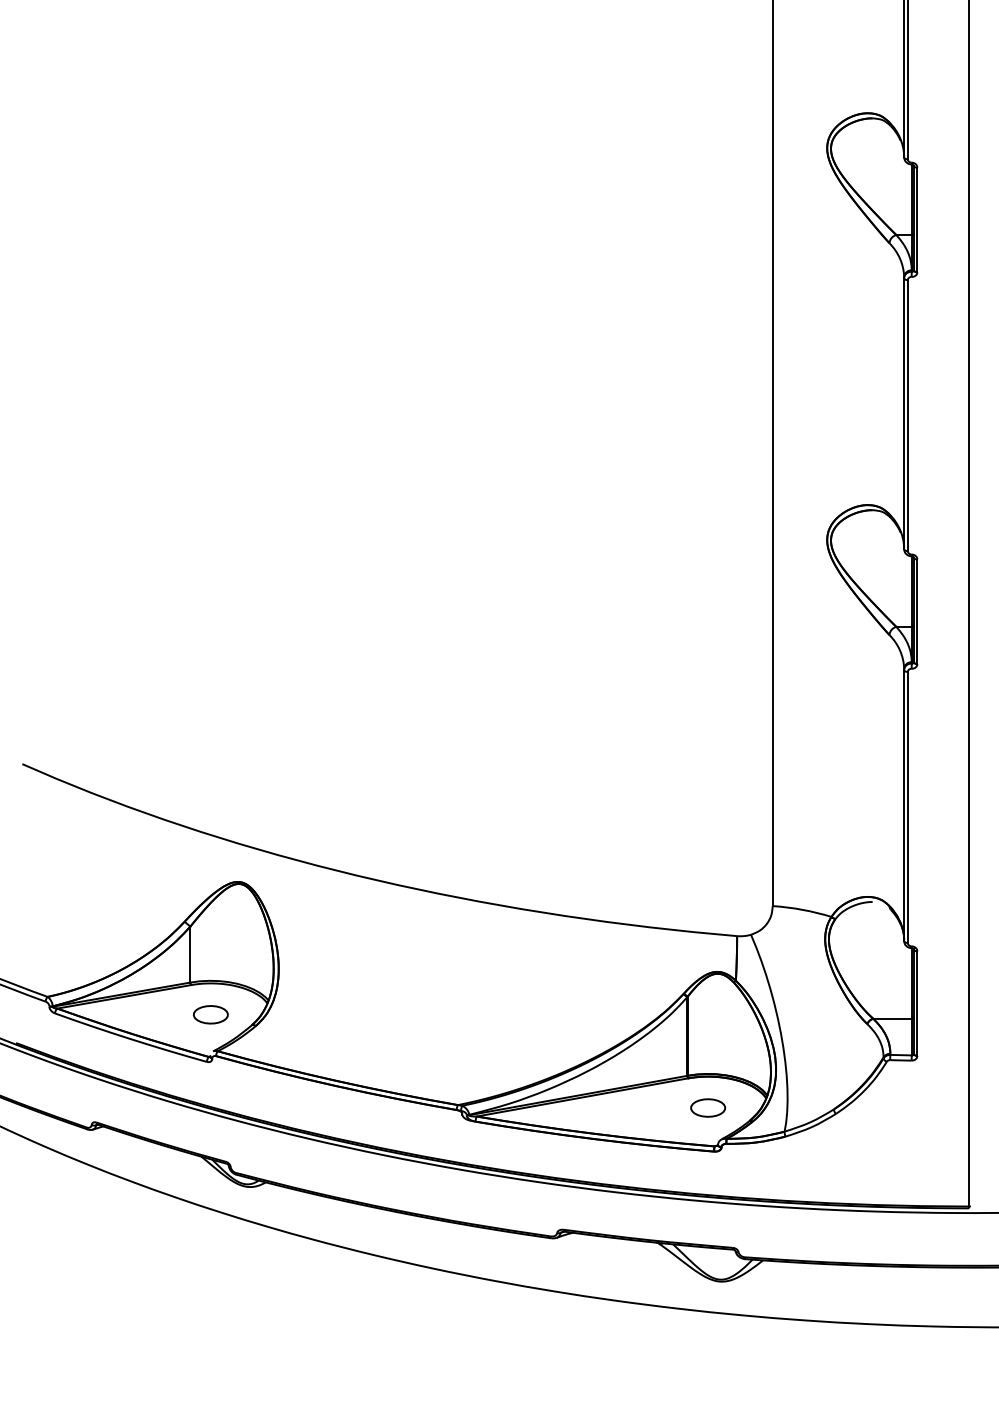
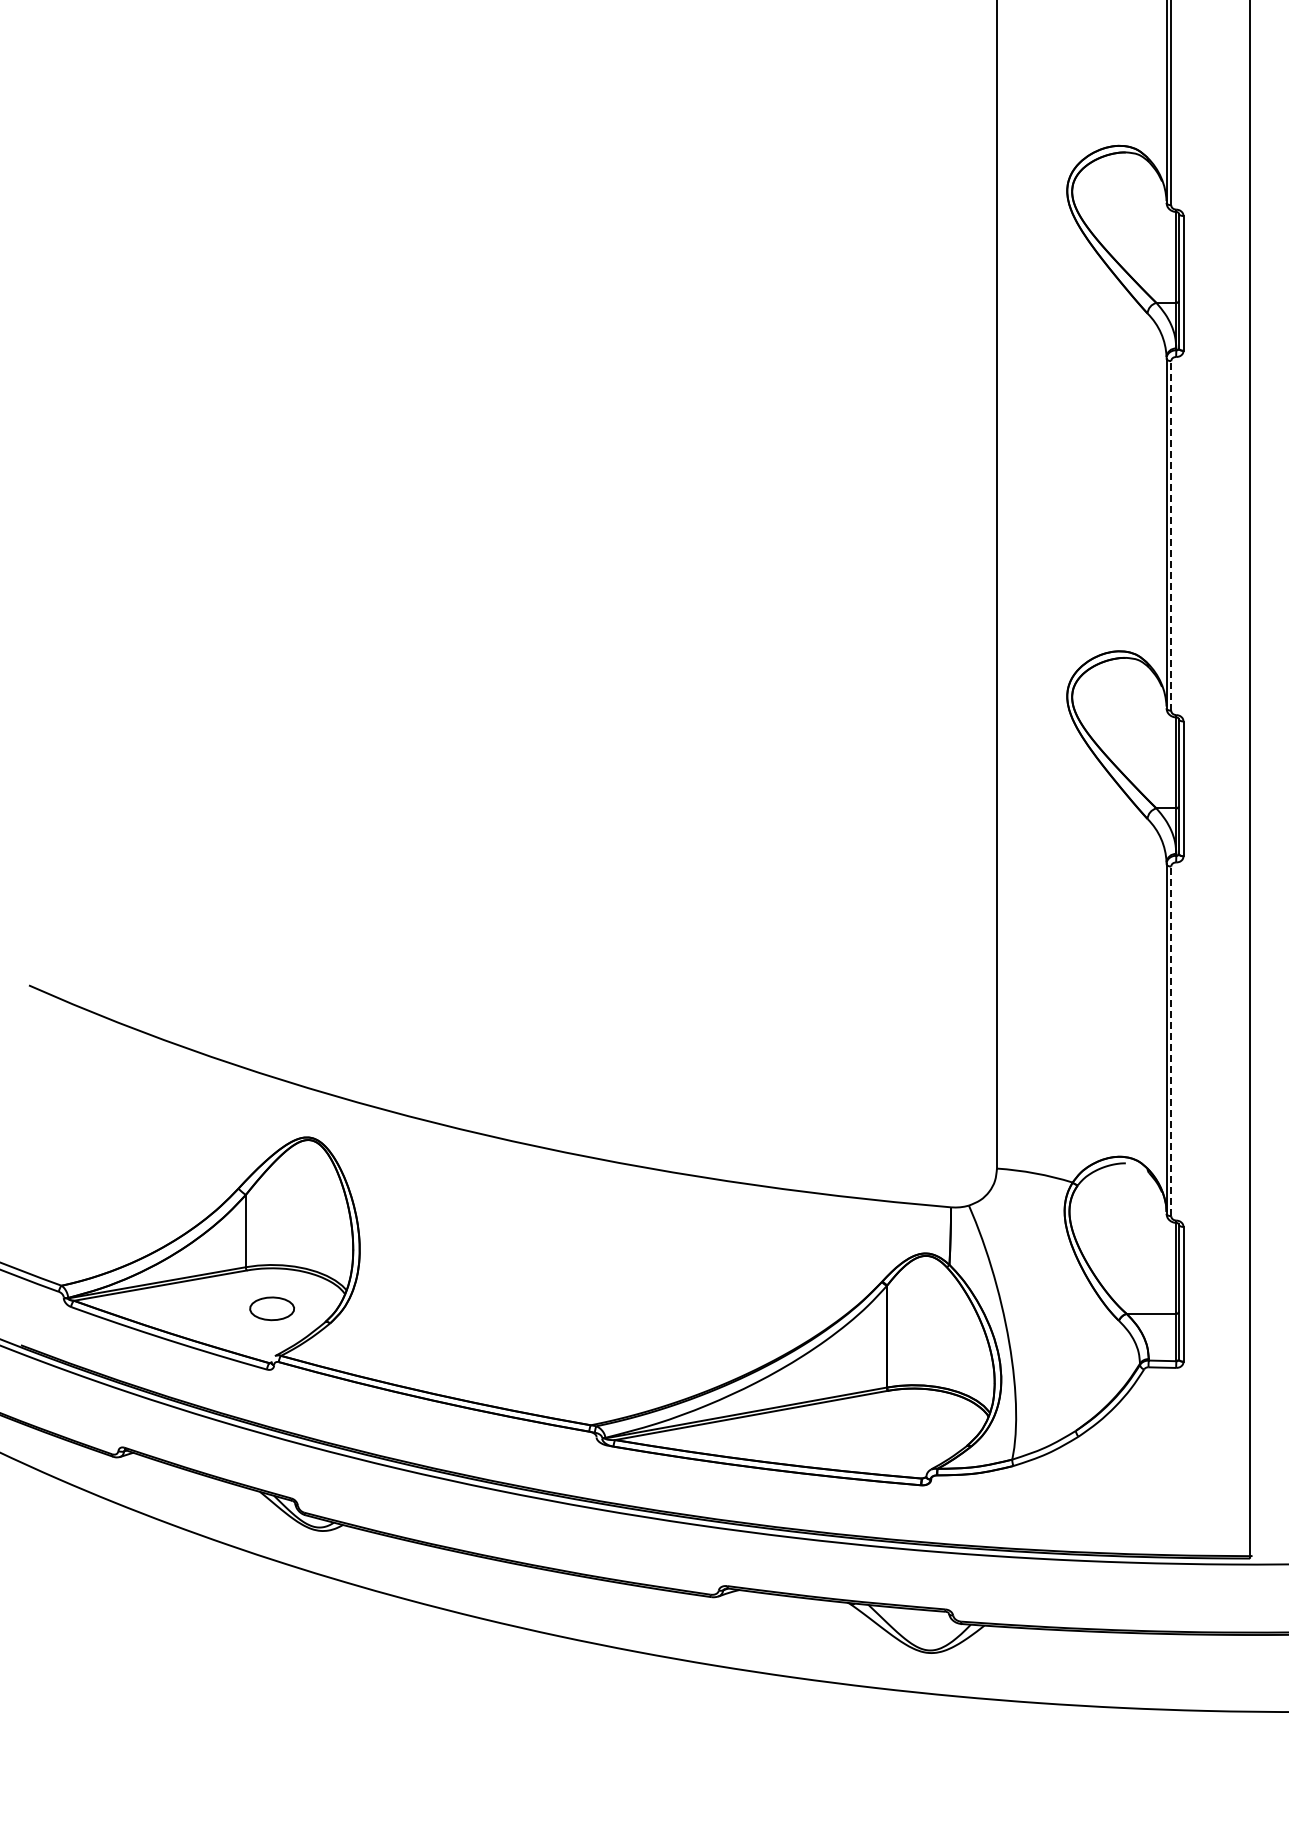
line: (908, 415) -> (1171, 535), solid -> dashed
line: (908, 807) -> (1171, 1041), solid -> dashed
part: (708, 1107) -> (913, 1428), removed

